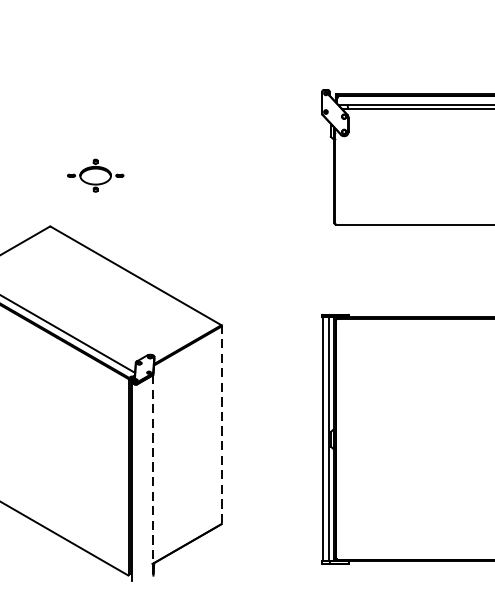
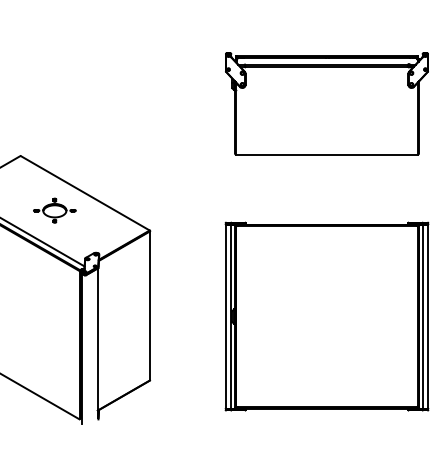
part: (95, 175) -> (54, 210), moved
line: (222, 424) -> (150, 305), dashed -> solid
line: (152, 474) -> (97, 343), dashed -> solid

